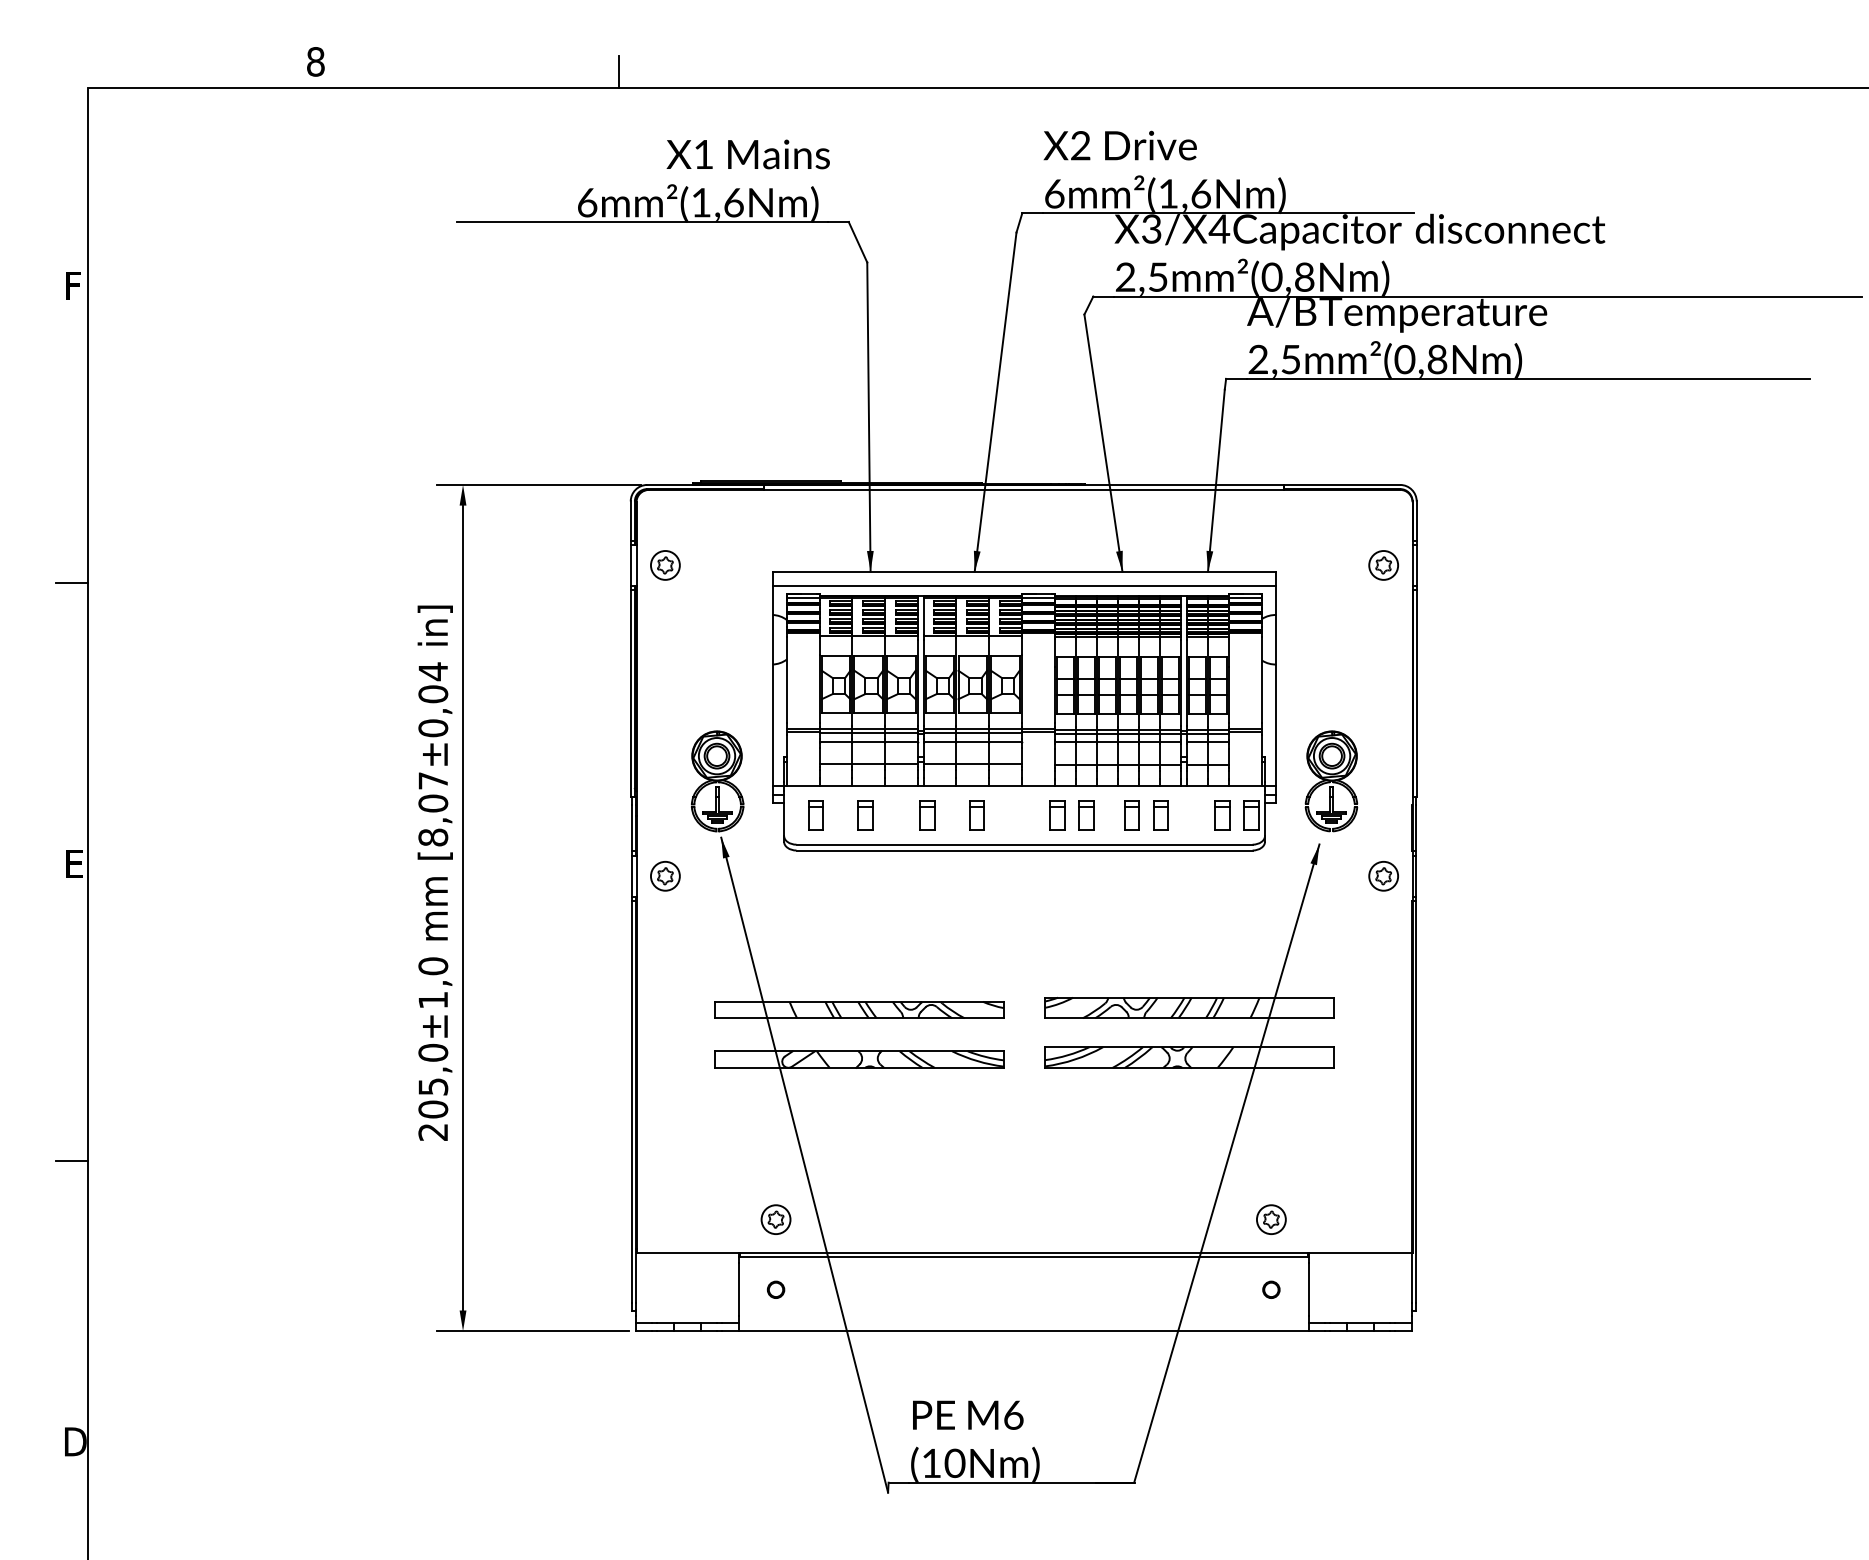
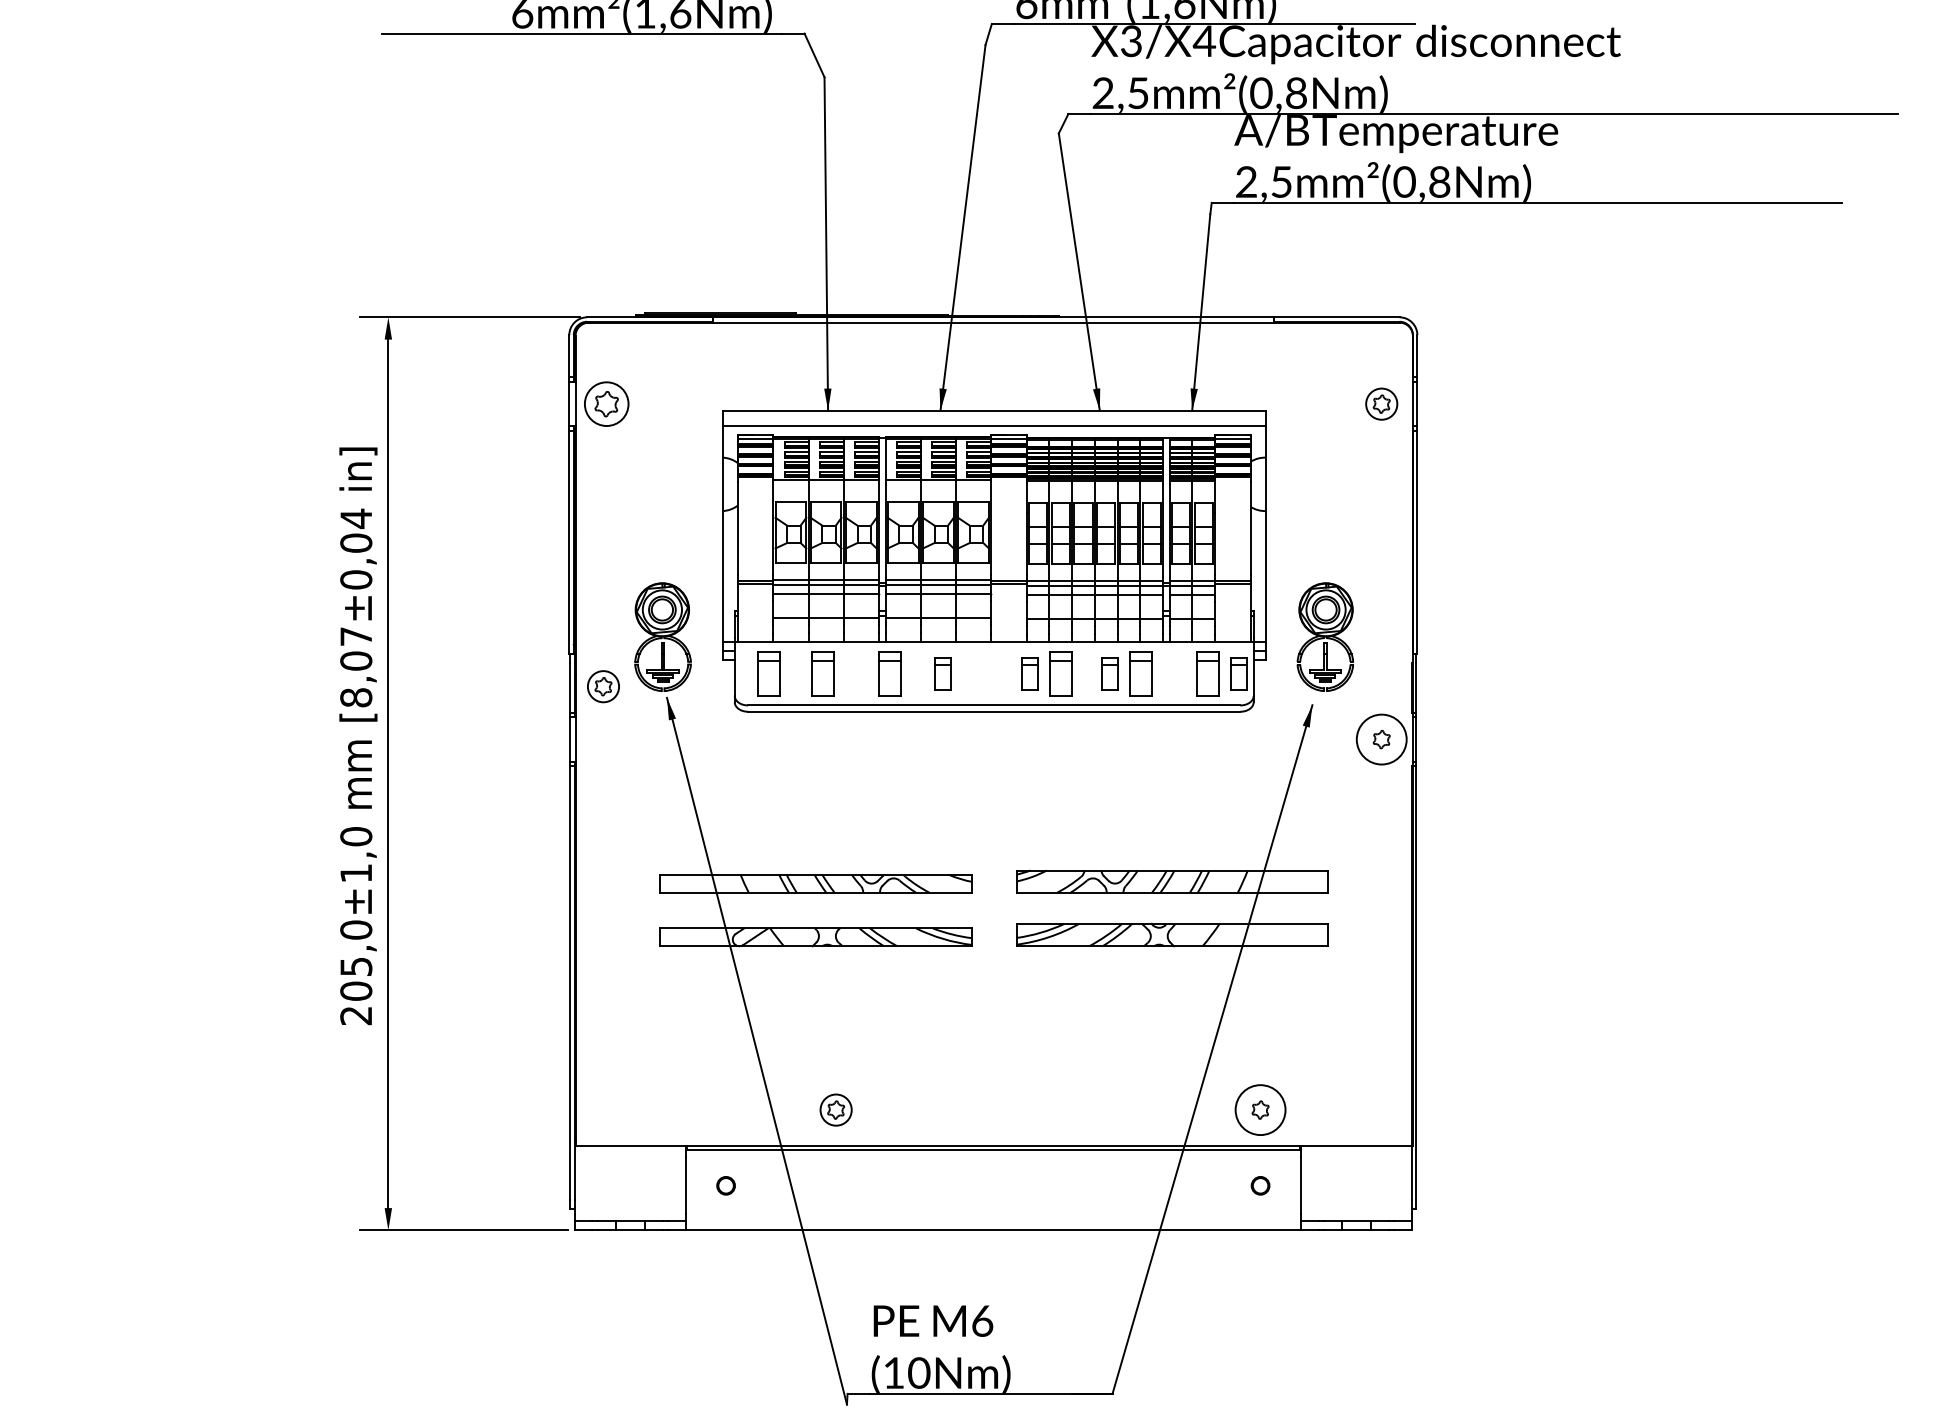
part: (665, 565) -> (606, 404), size x1.4
part: (815, 815) -> (768, 673), size x1.4
part: (865, 815) -> (822, 673), size x1.4
part: (927, 815) -> (889, 673), size x1.4
part: (1086, 815) -> (1061, 673), size x1.4
part: (1160, 815) -> (1140, 673), size x1.4
part: (1222, 815) -> (1207, 673), size x1.4
circle: (1383, 875) -> (1381, 738), size x1.6
part: (665, 876) -> (603, 686), moved
part: (775, 1219) -> (835, 1109), moved
circle: (1270, 1219) -> (1259, 1109), size x1.6

